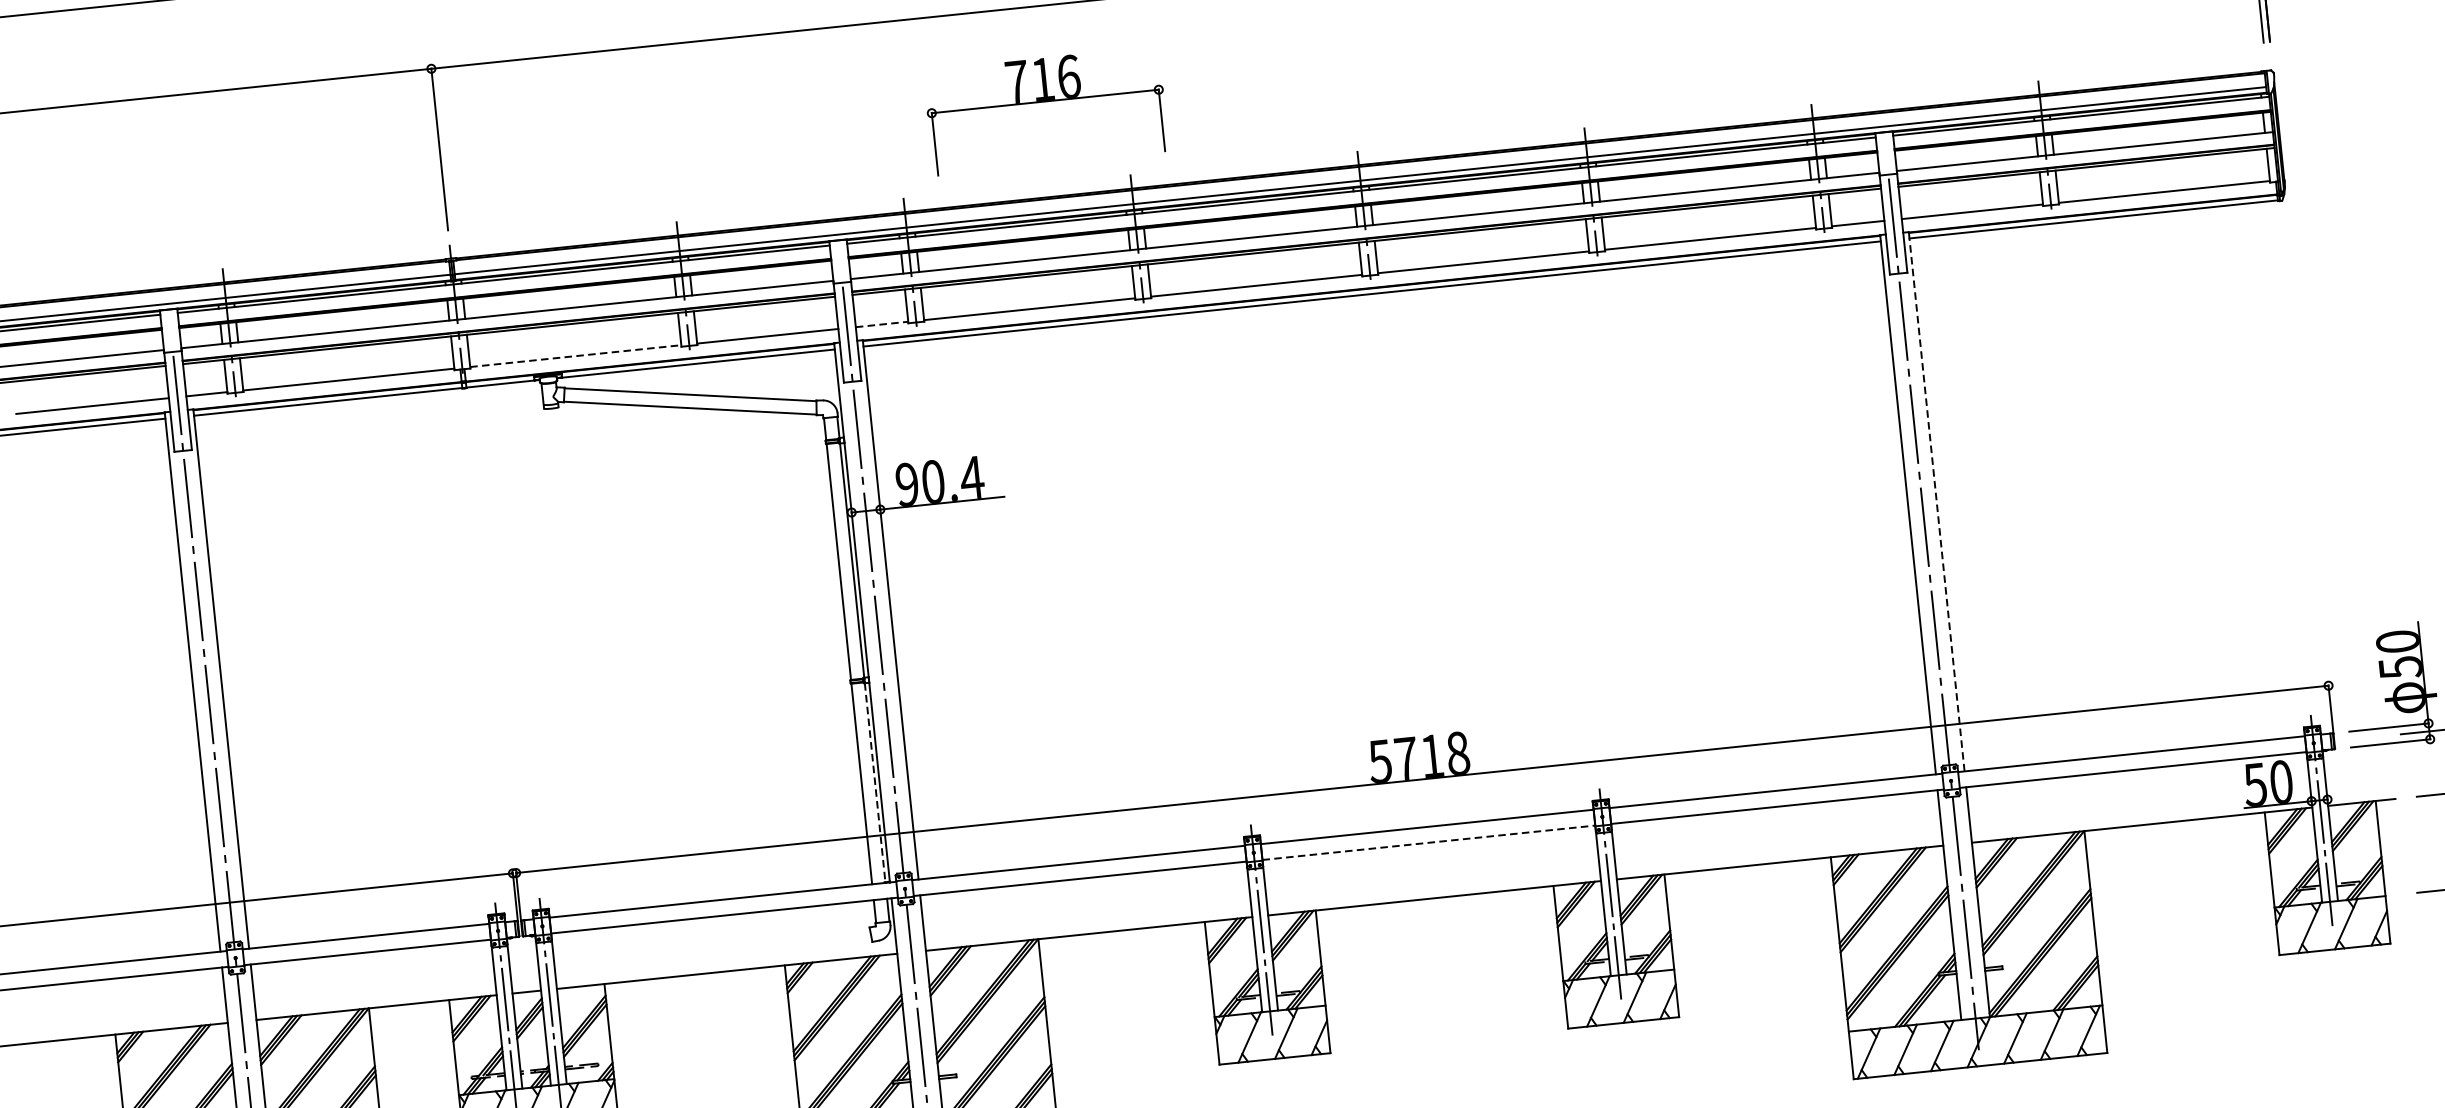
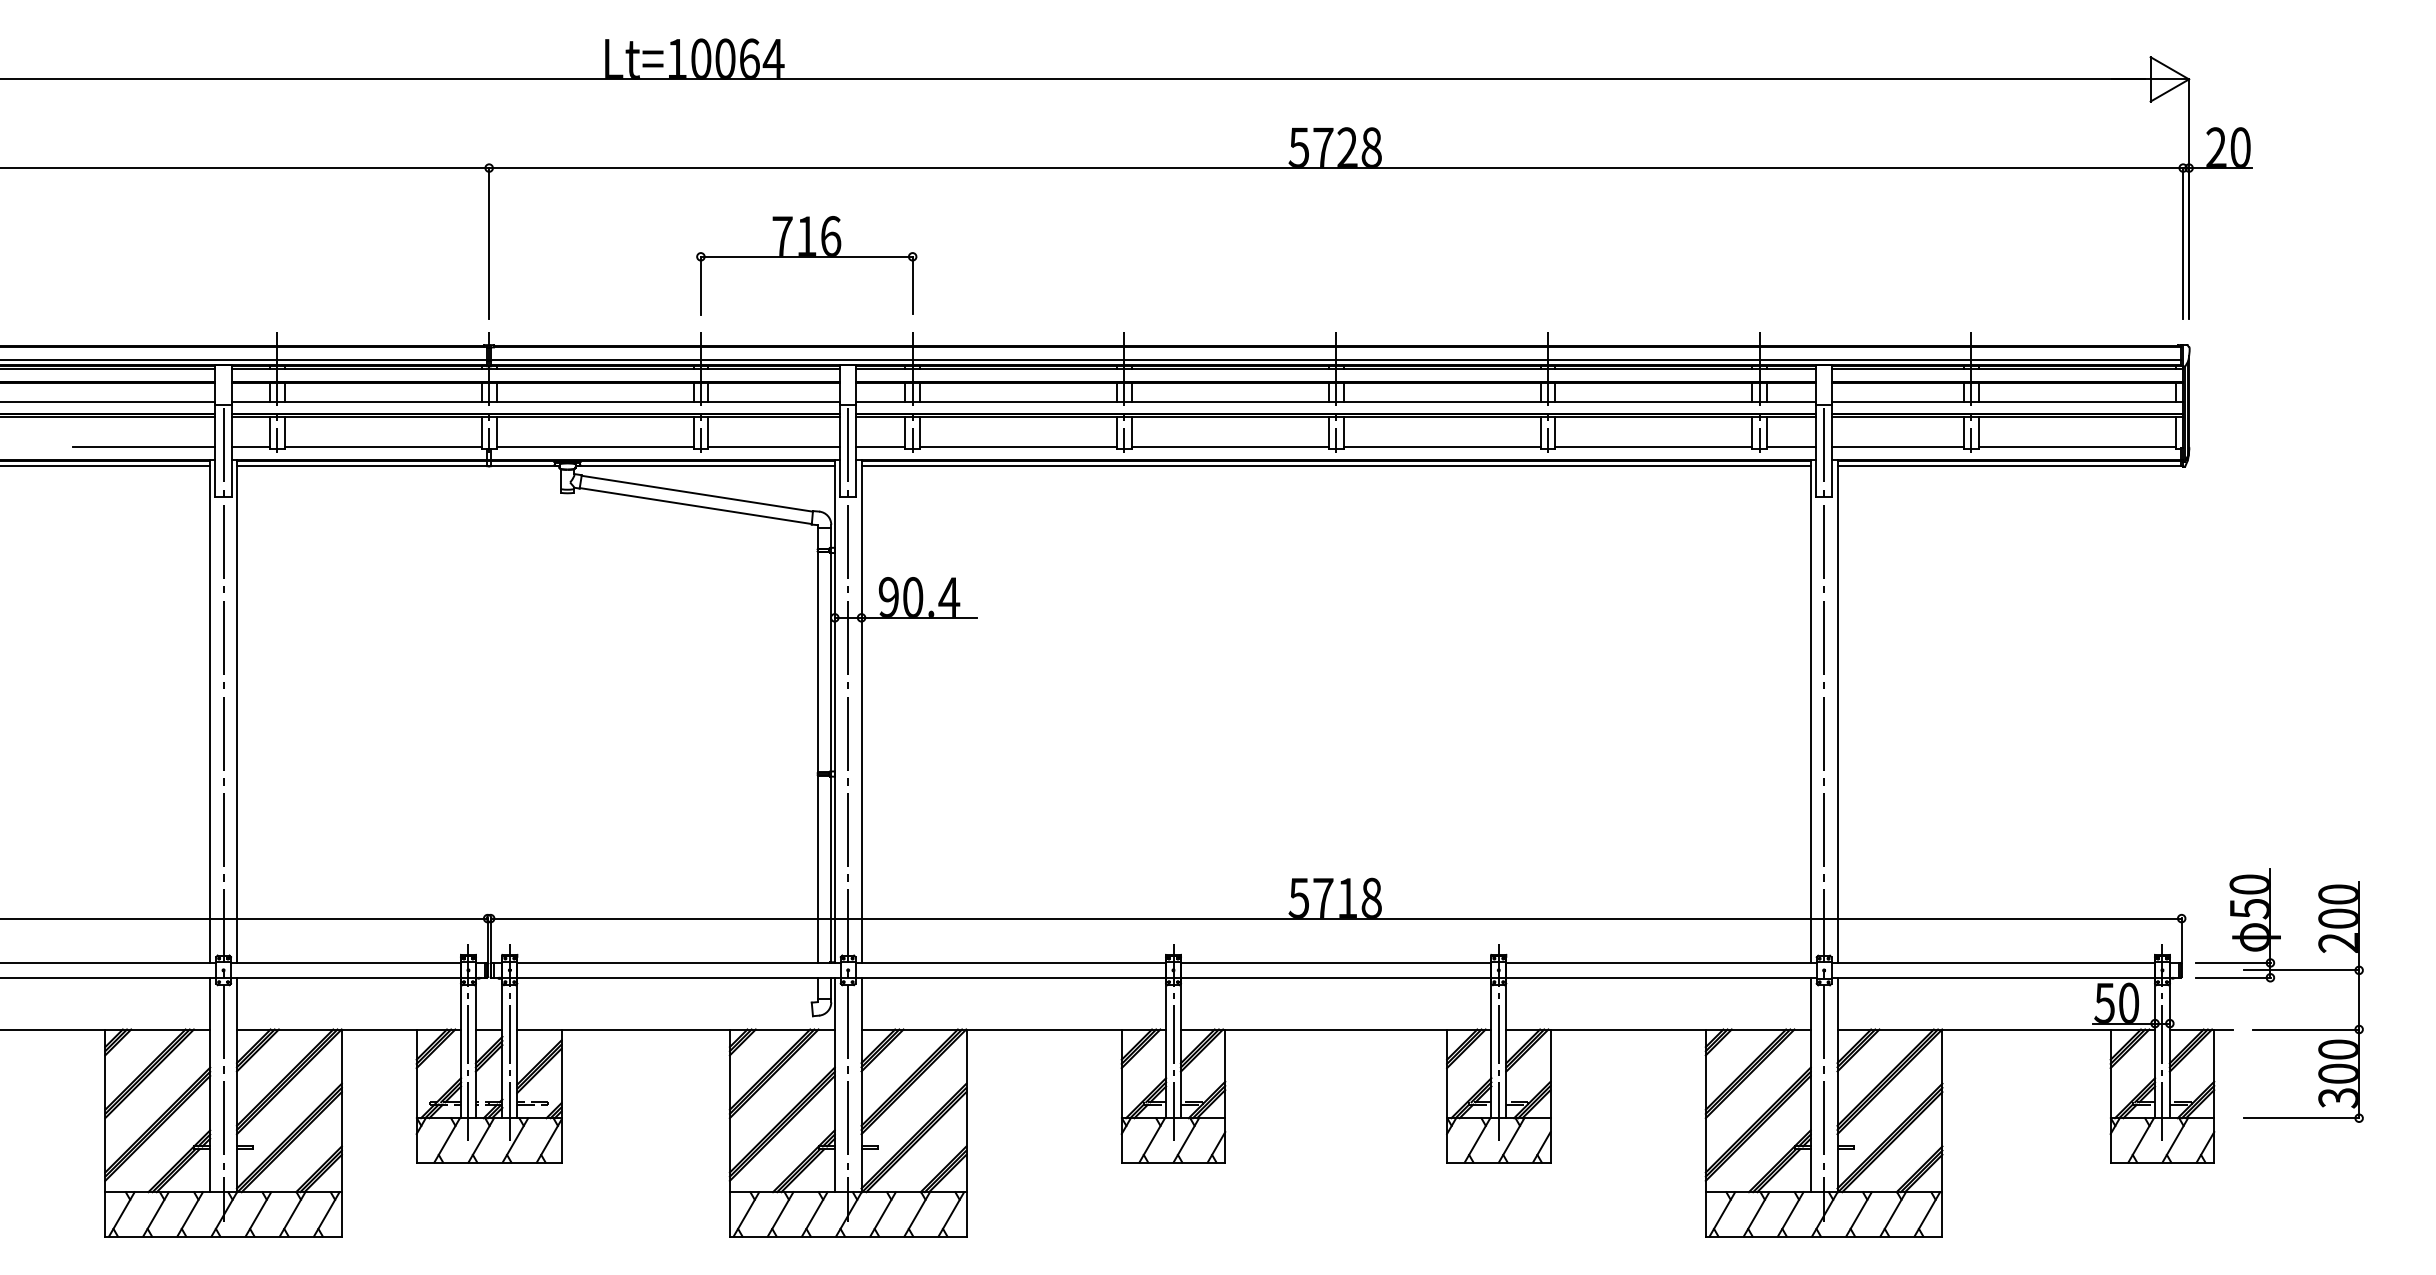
part: (1045, 102) -> (806, 257), moved
line: (882, 324) -> (881, 447), dashed -> solid
line: (576, 356) -> (595, 447), dashed -> solid
line: (1936, 501) -> (1837, 711), dashed -> solid
line: (874, 782) -> (830, 869), dashed -> solid
line: (1429, 842) -> (1336, 977), dashed -> solid

